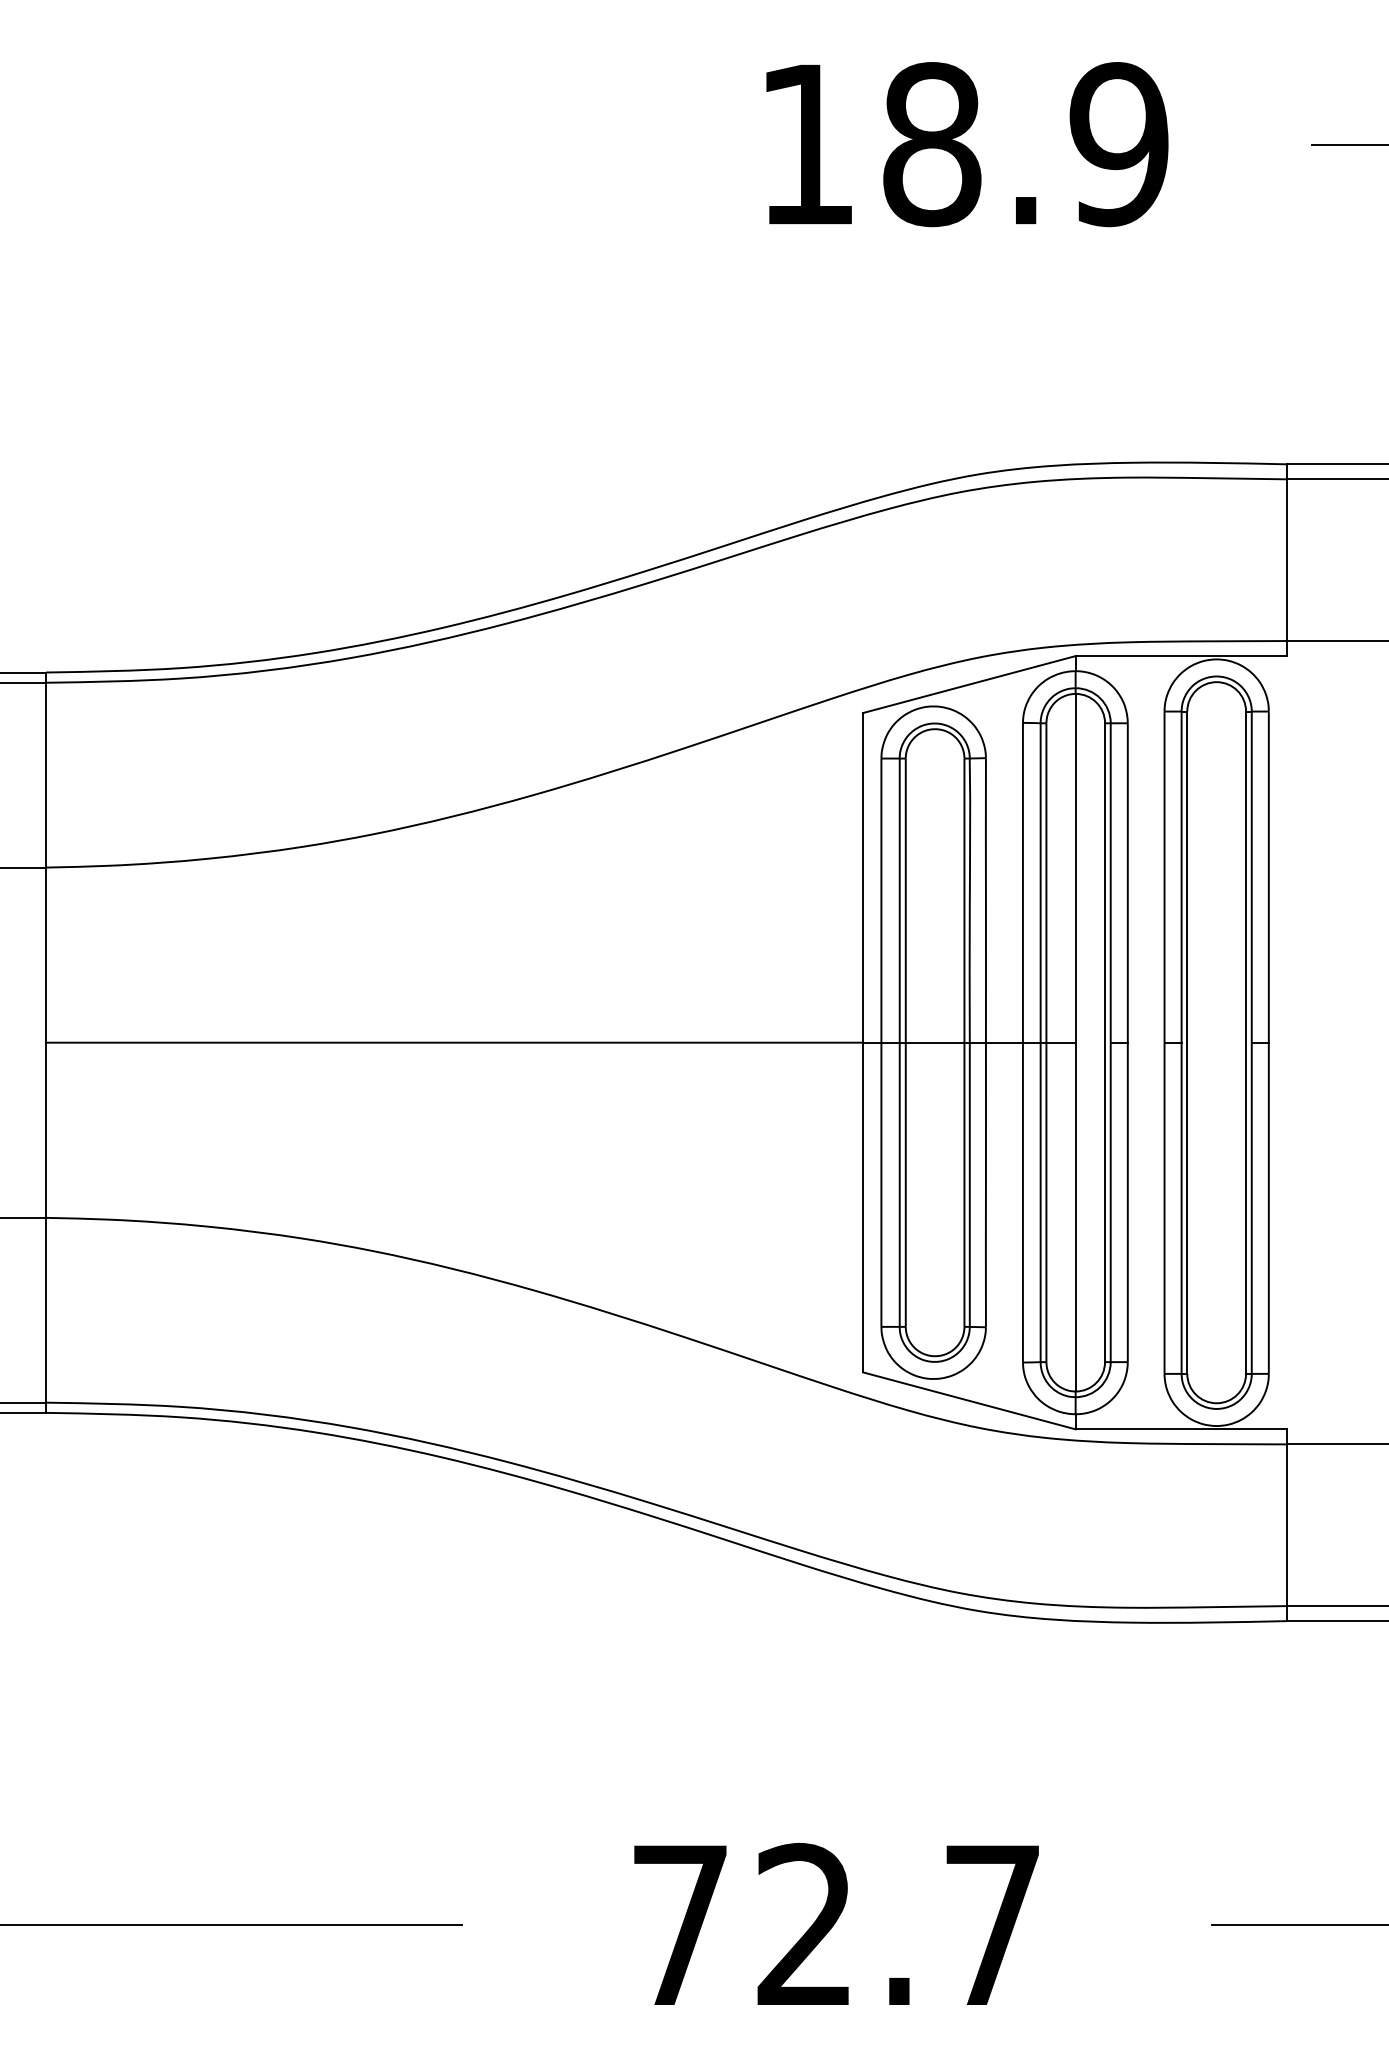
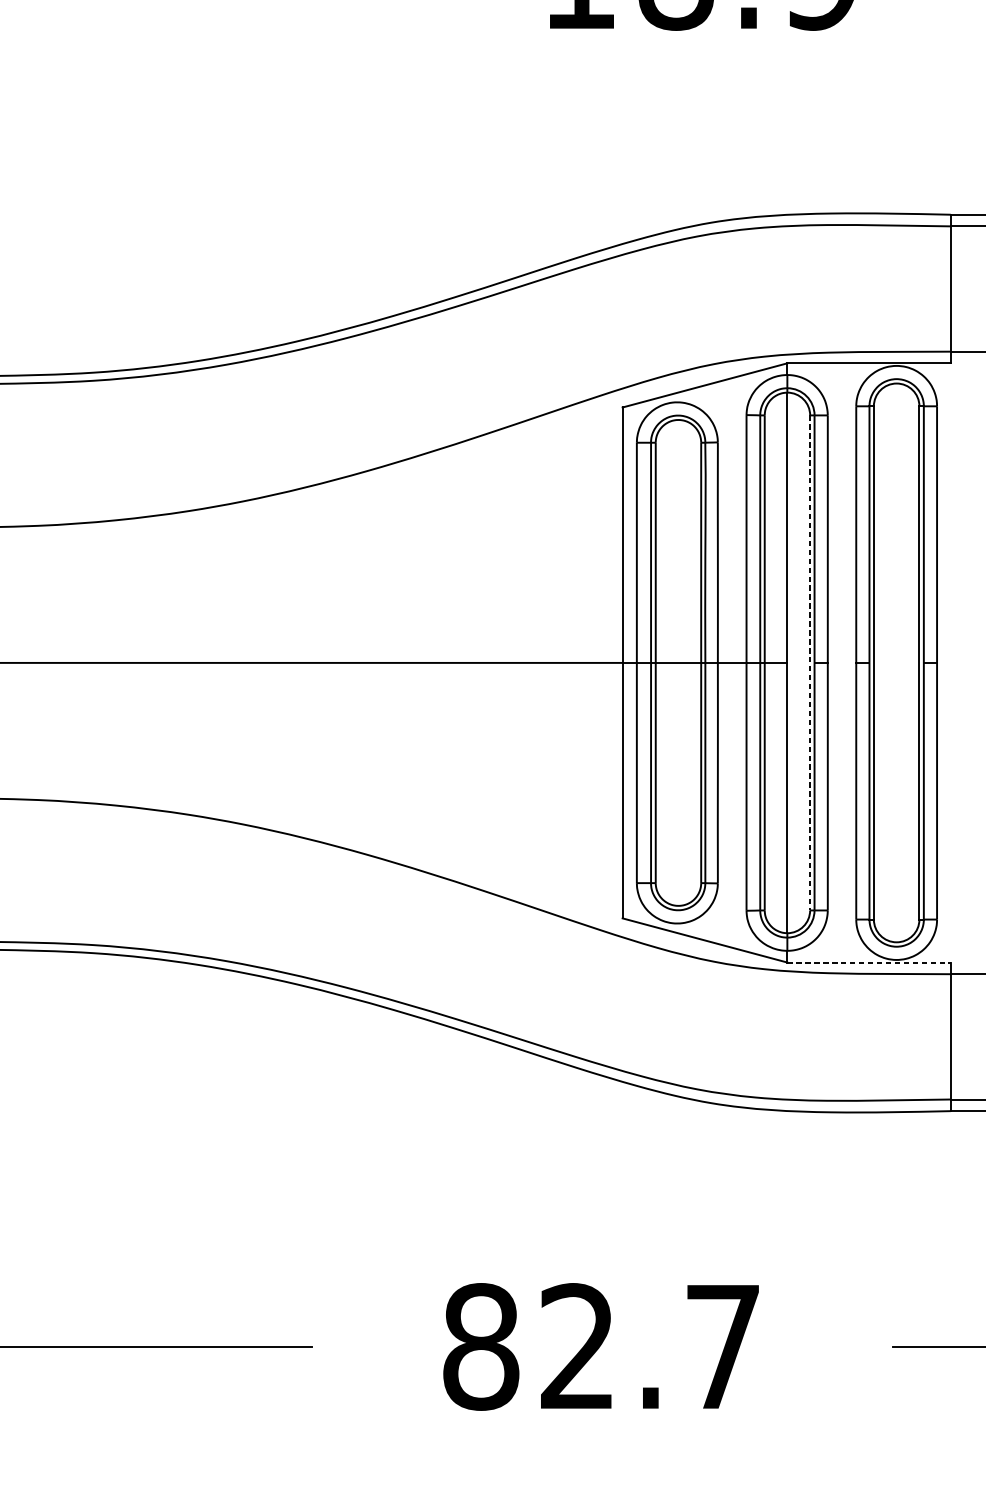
line: (1105, 1043) -> (810, 663), solid -> dashed
line: (1181, 1429) -> (869, 962), solid -> dashed
text: (680, 1924) -> (481, 1346), 72.7 -> 82.7

